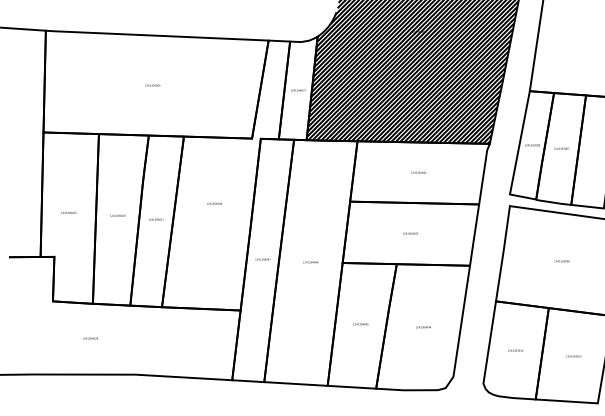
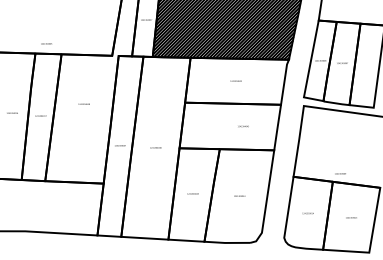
text: (152, 85) -> (46, 43), moved
text: (410, 233) -> (243, 126), moved
text: (561, 261) -> (340, 173), moved

